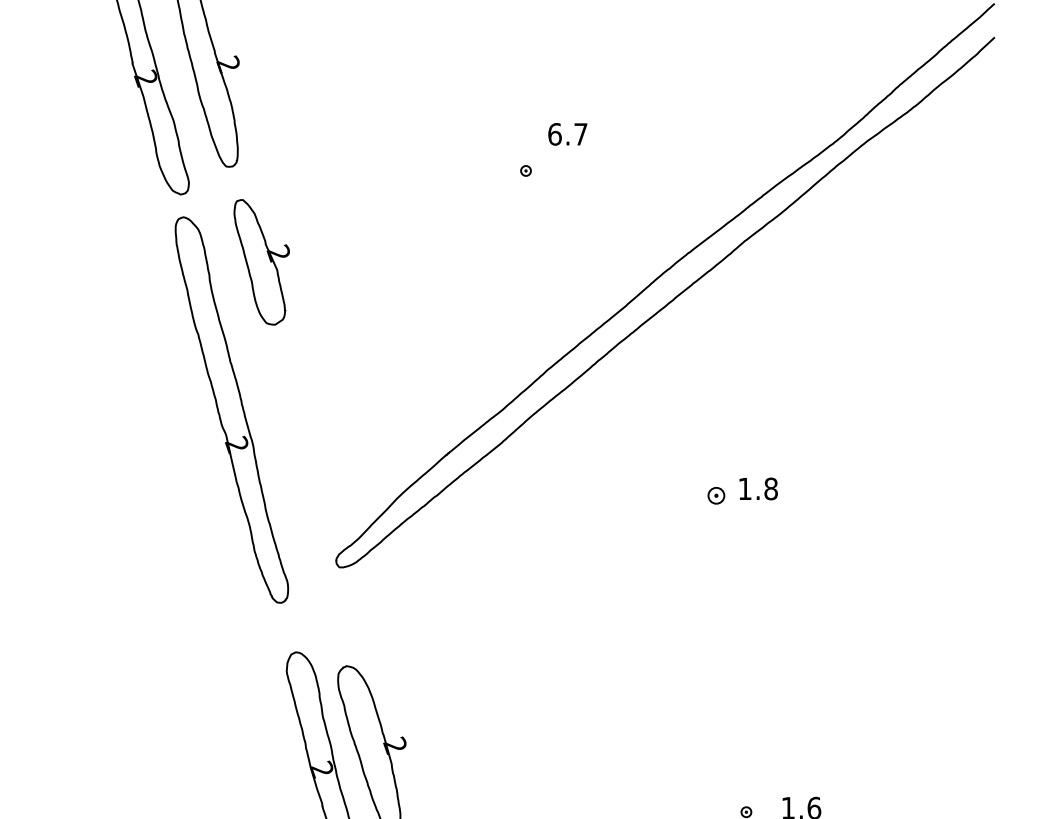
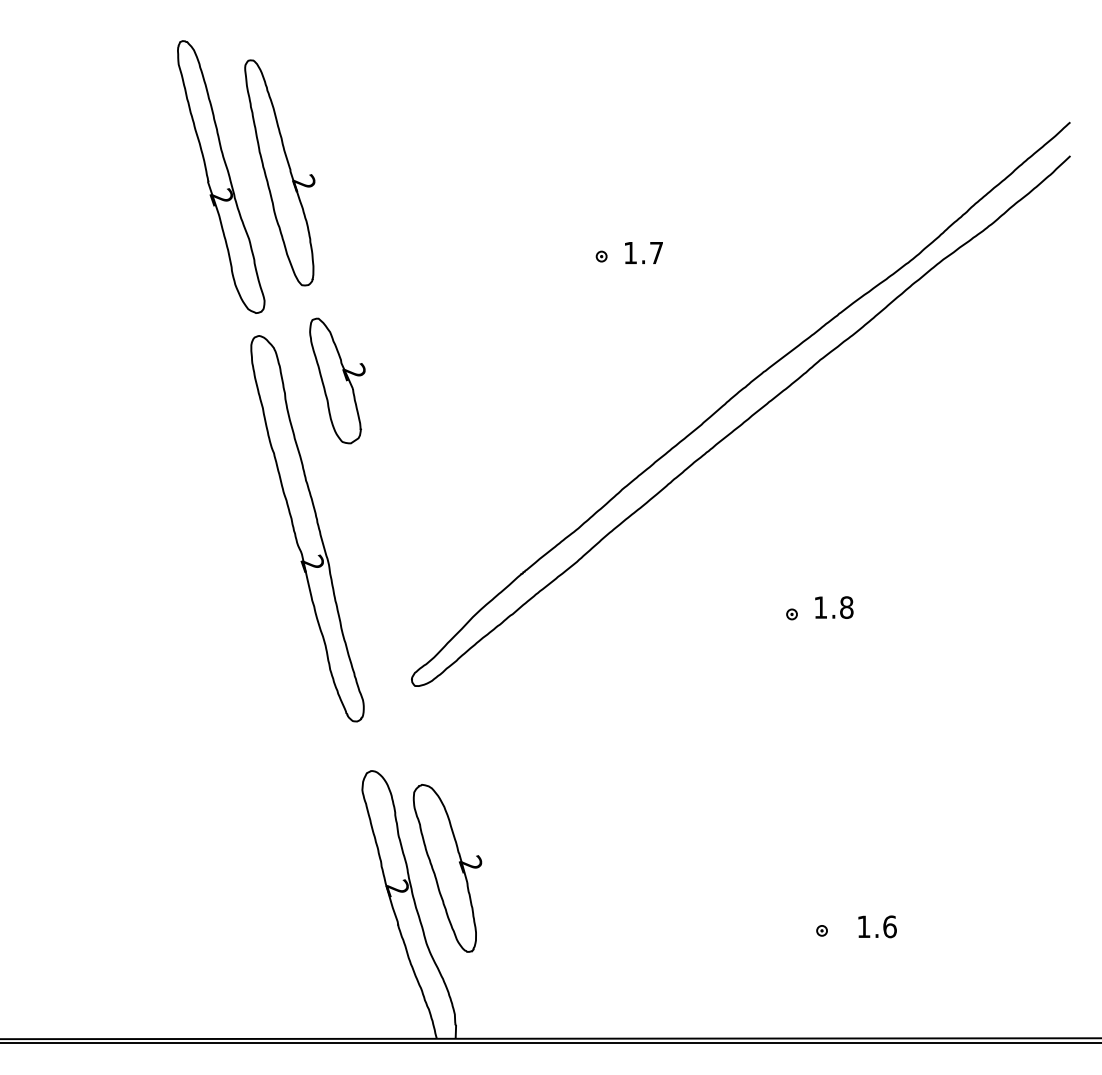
text: (554, 133) -> (630, 252), 6.7 -> 1.7
part: (525, 170) -> (601, 256), moved
part: (715, 495) -> (791, 614), size x0.62

